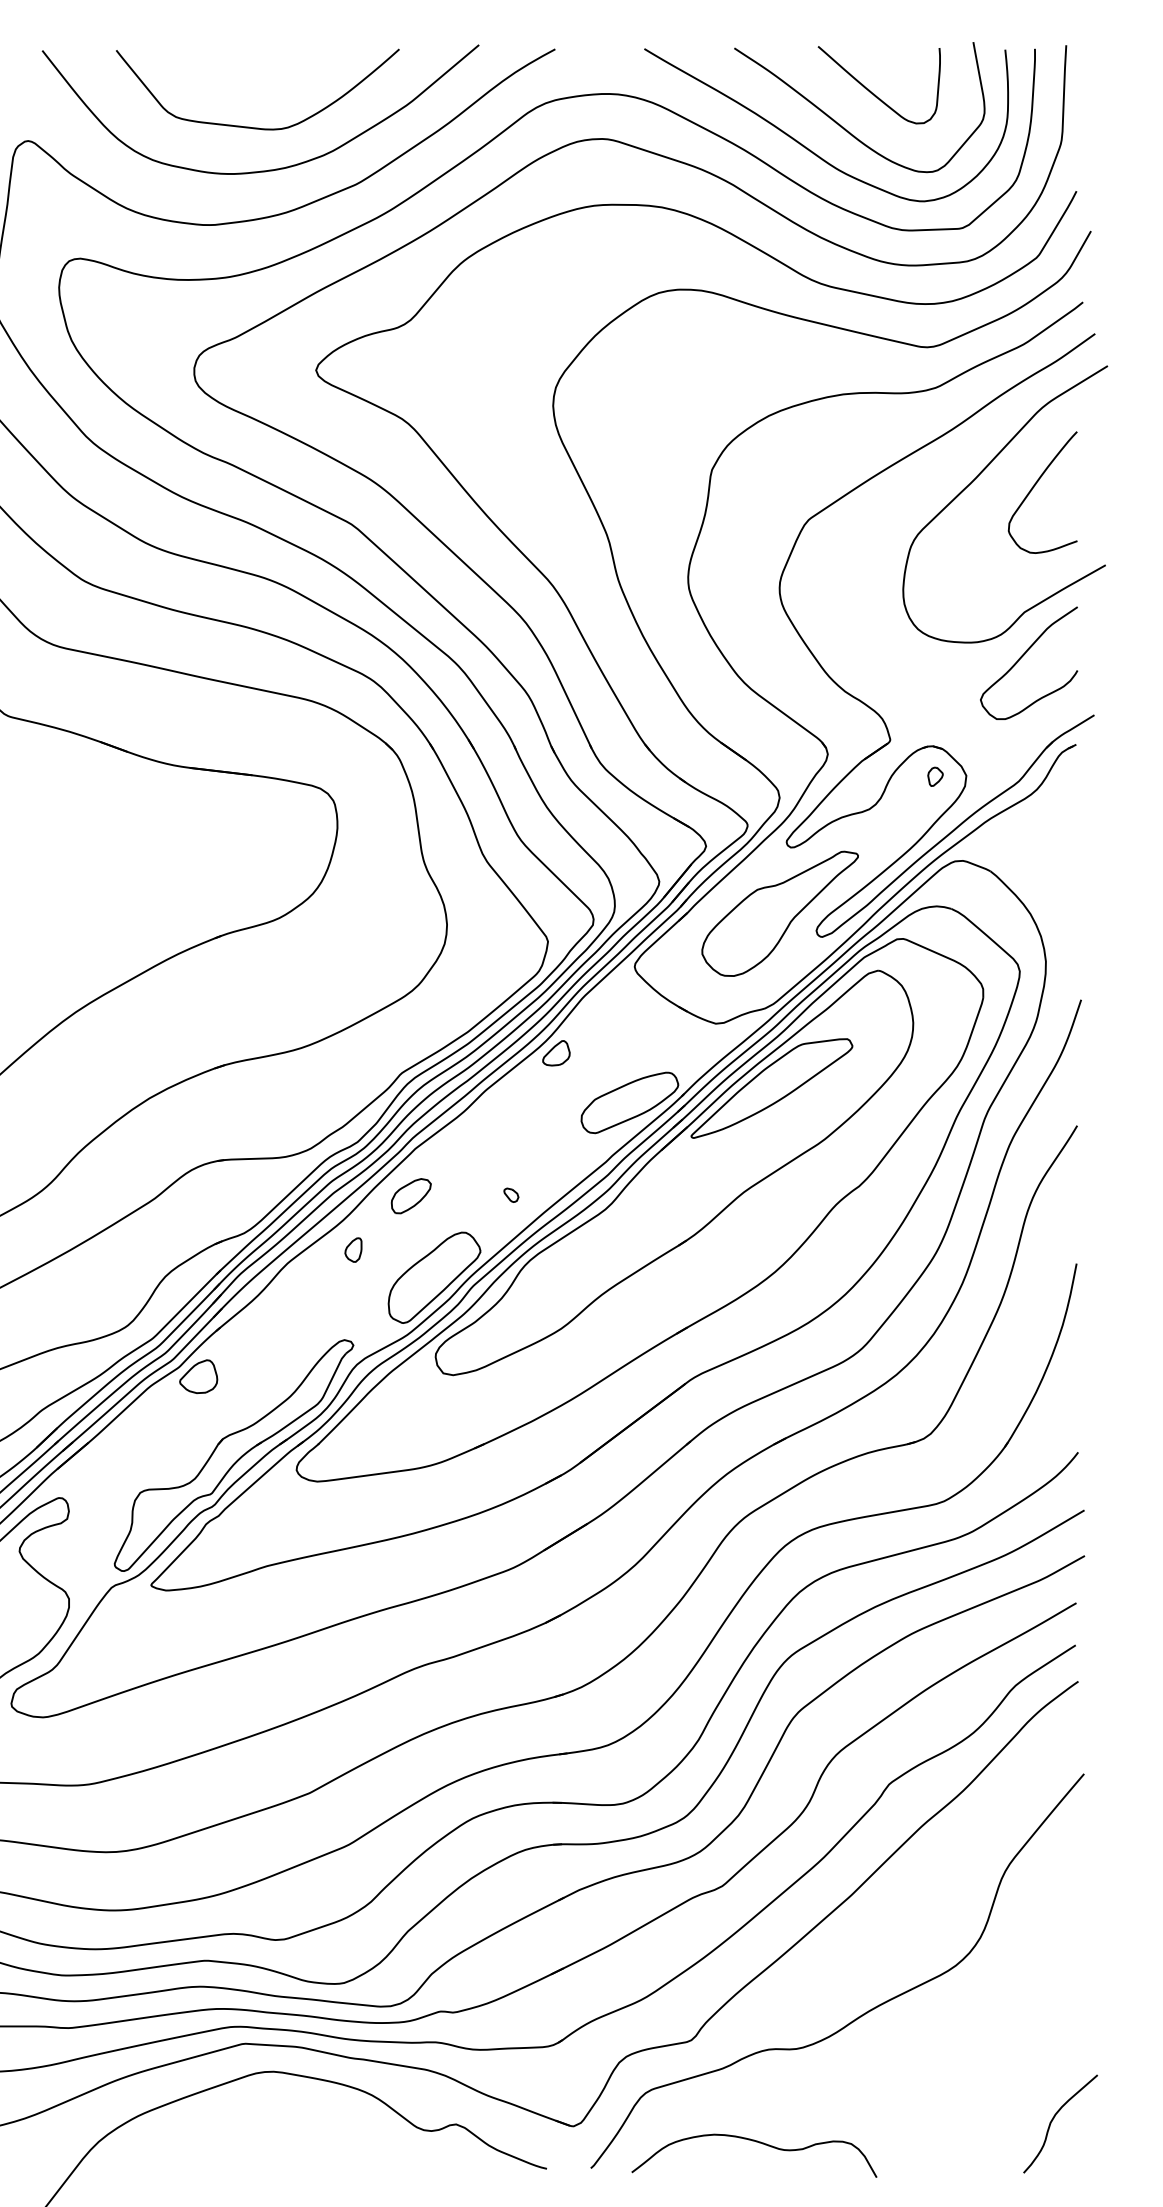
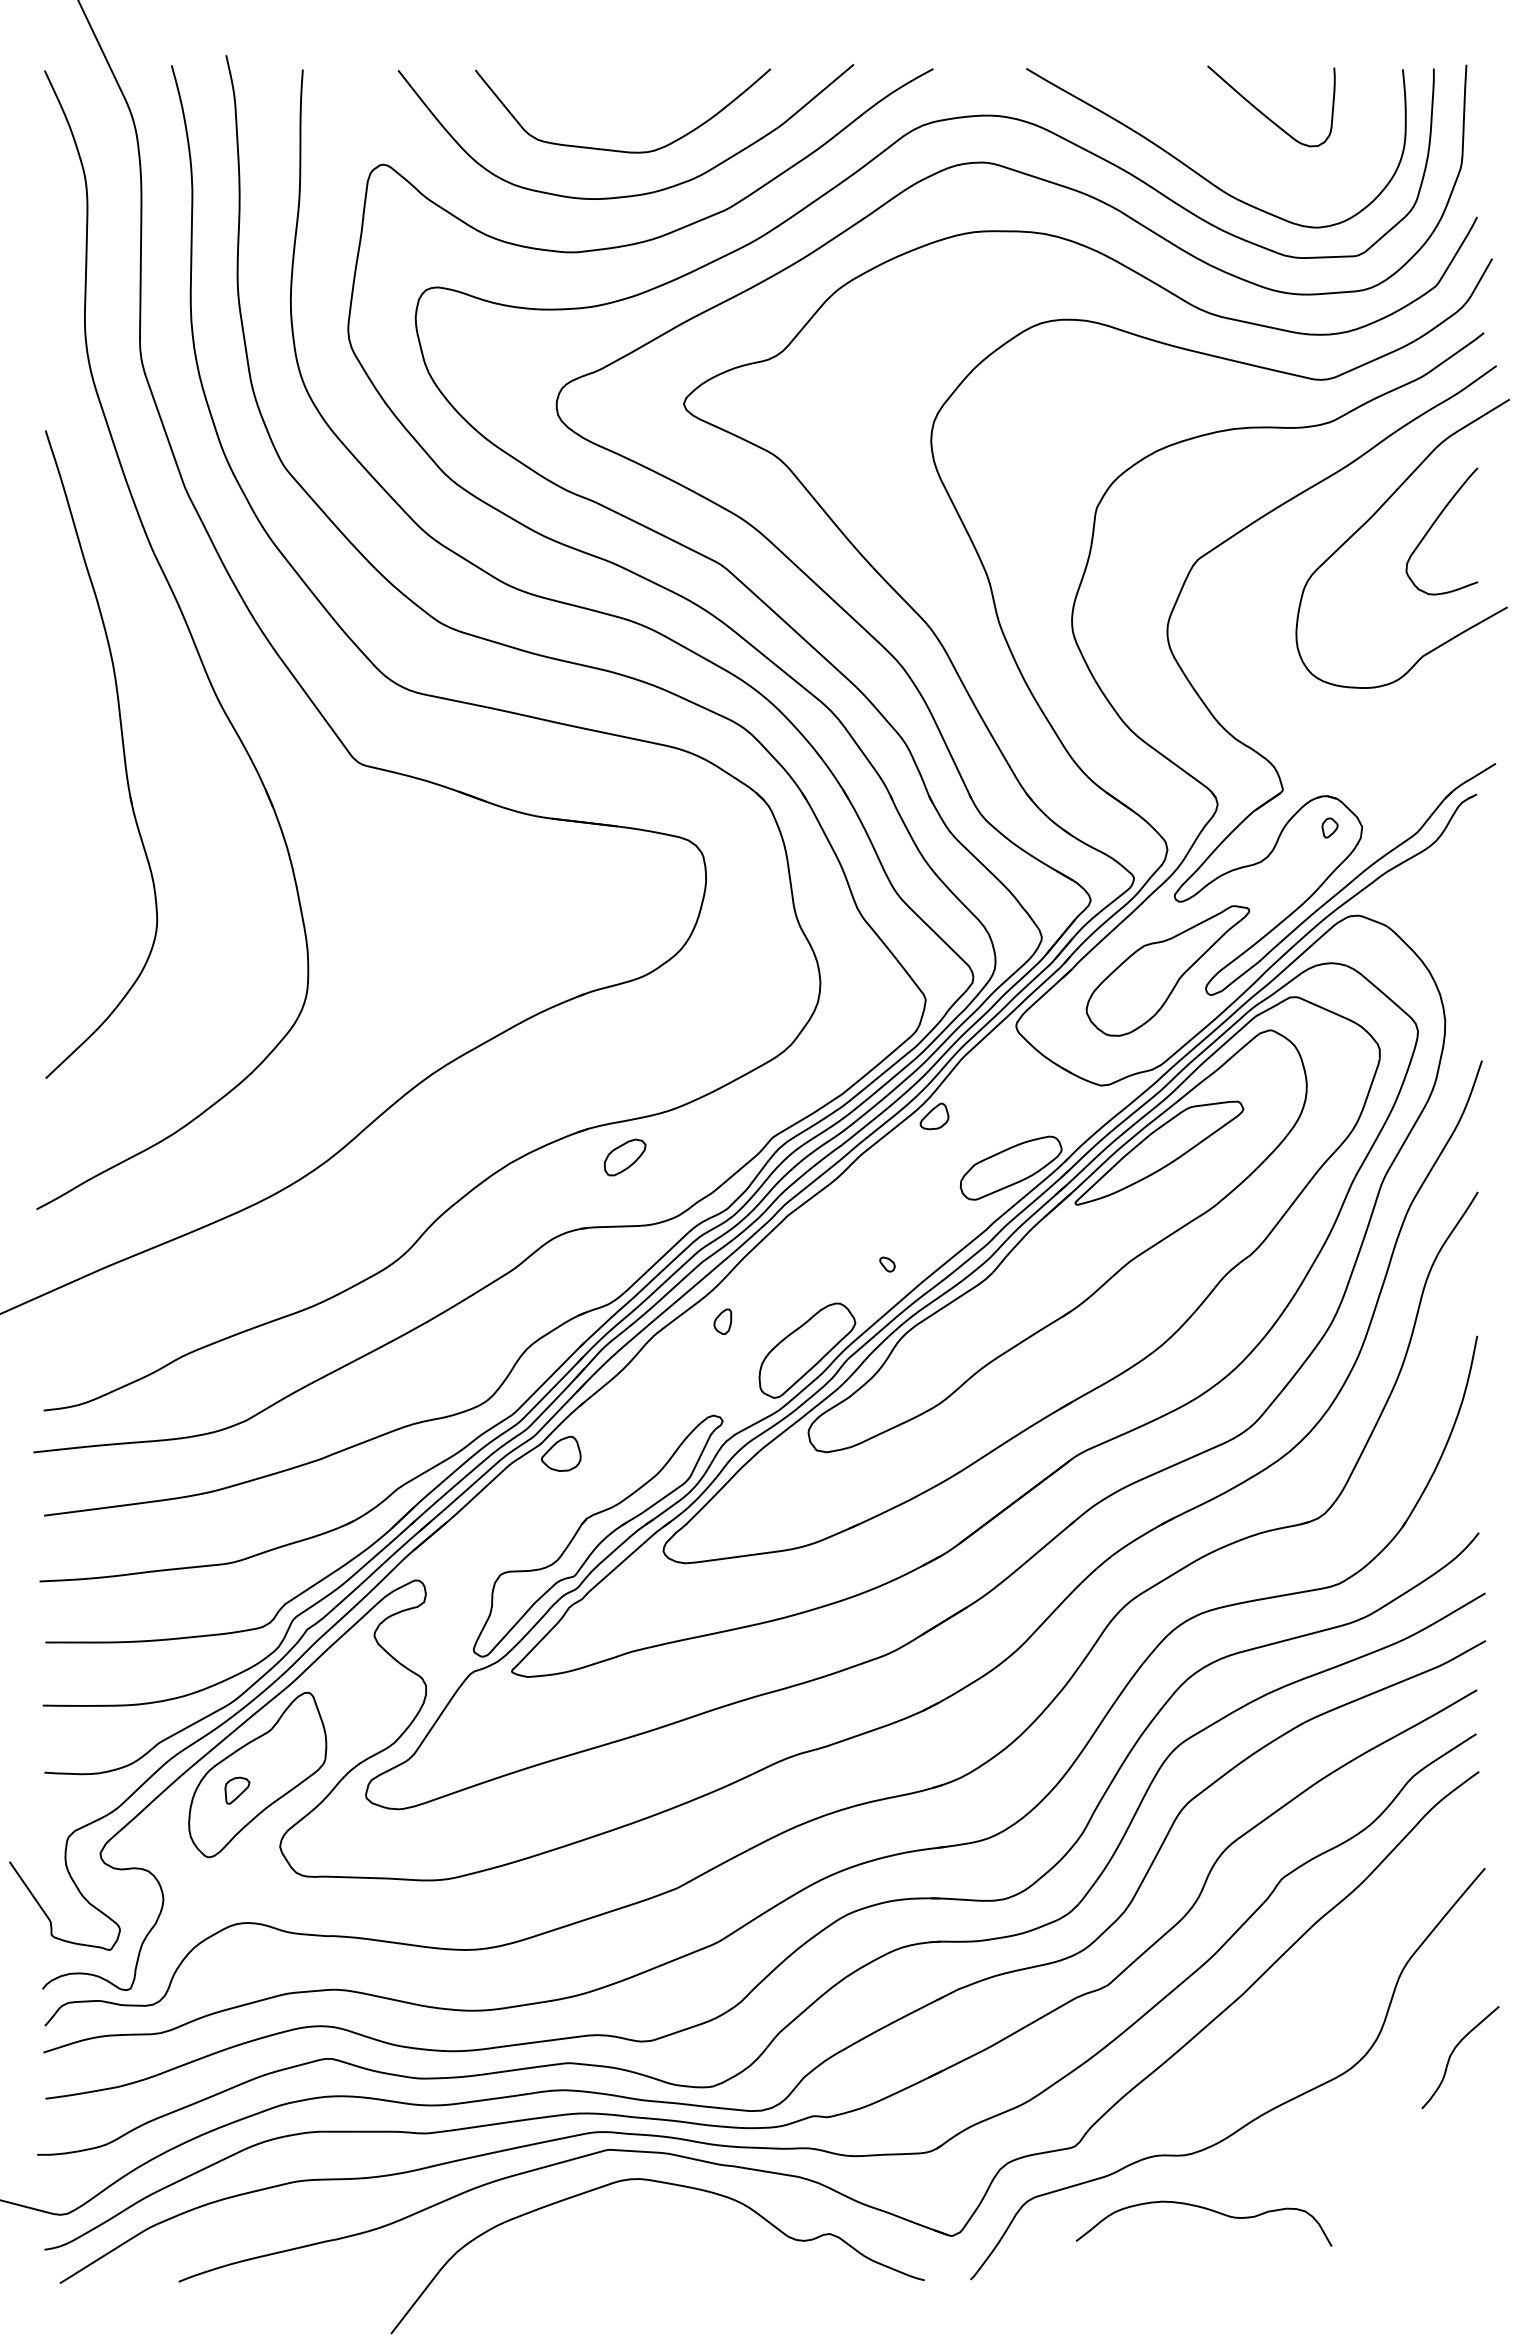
curve: (842, 125) -> (1232, 148), removed
curve: (1023, 656) -> (1421, 702), removed
part: (410, 1196) -> (624, 1157), moved
curve: (1054, 2118) -> (1454, 2051), moved
curve: (758, 2143) -> (1208, 2210), moved

